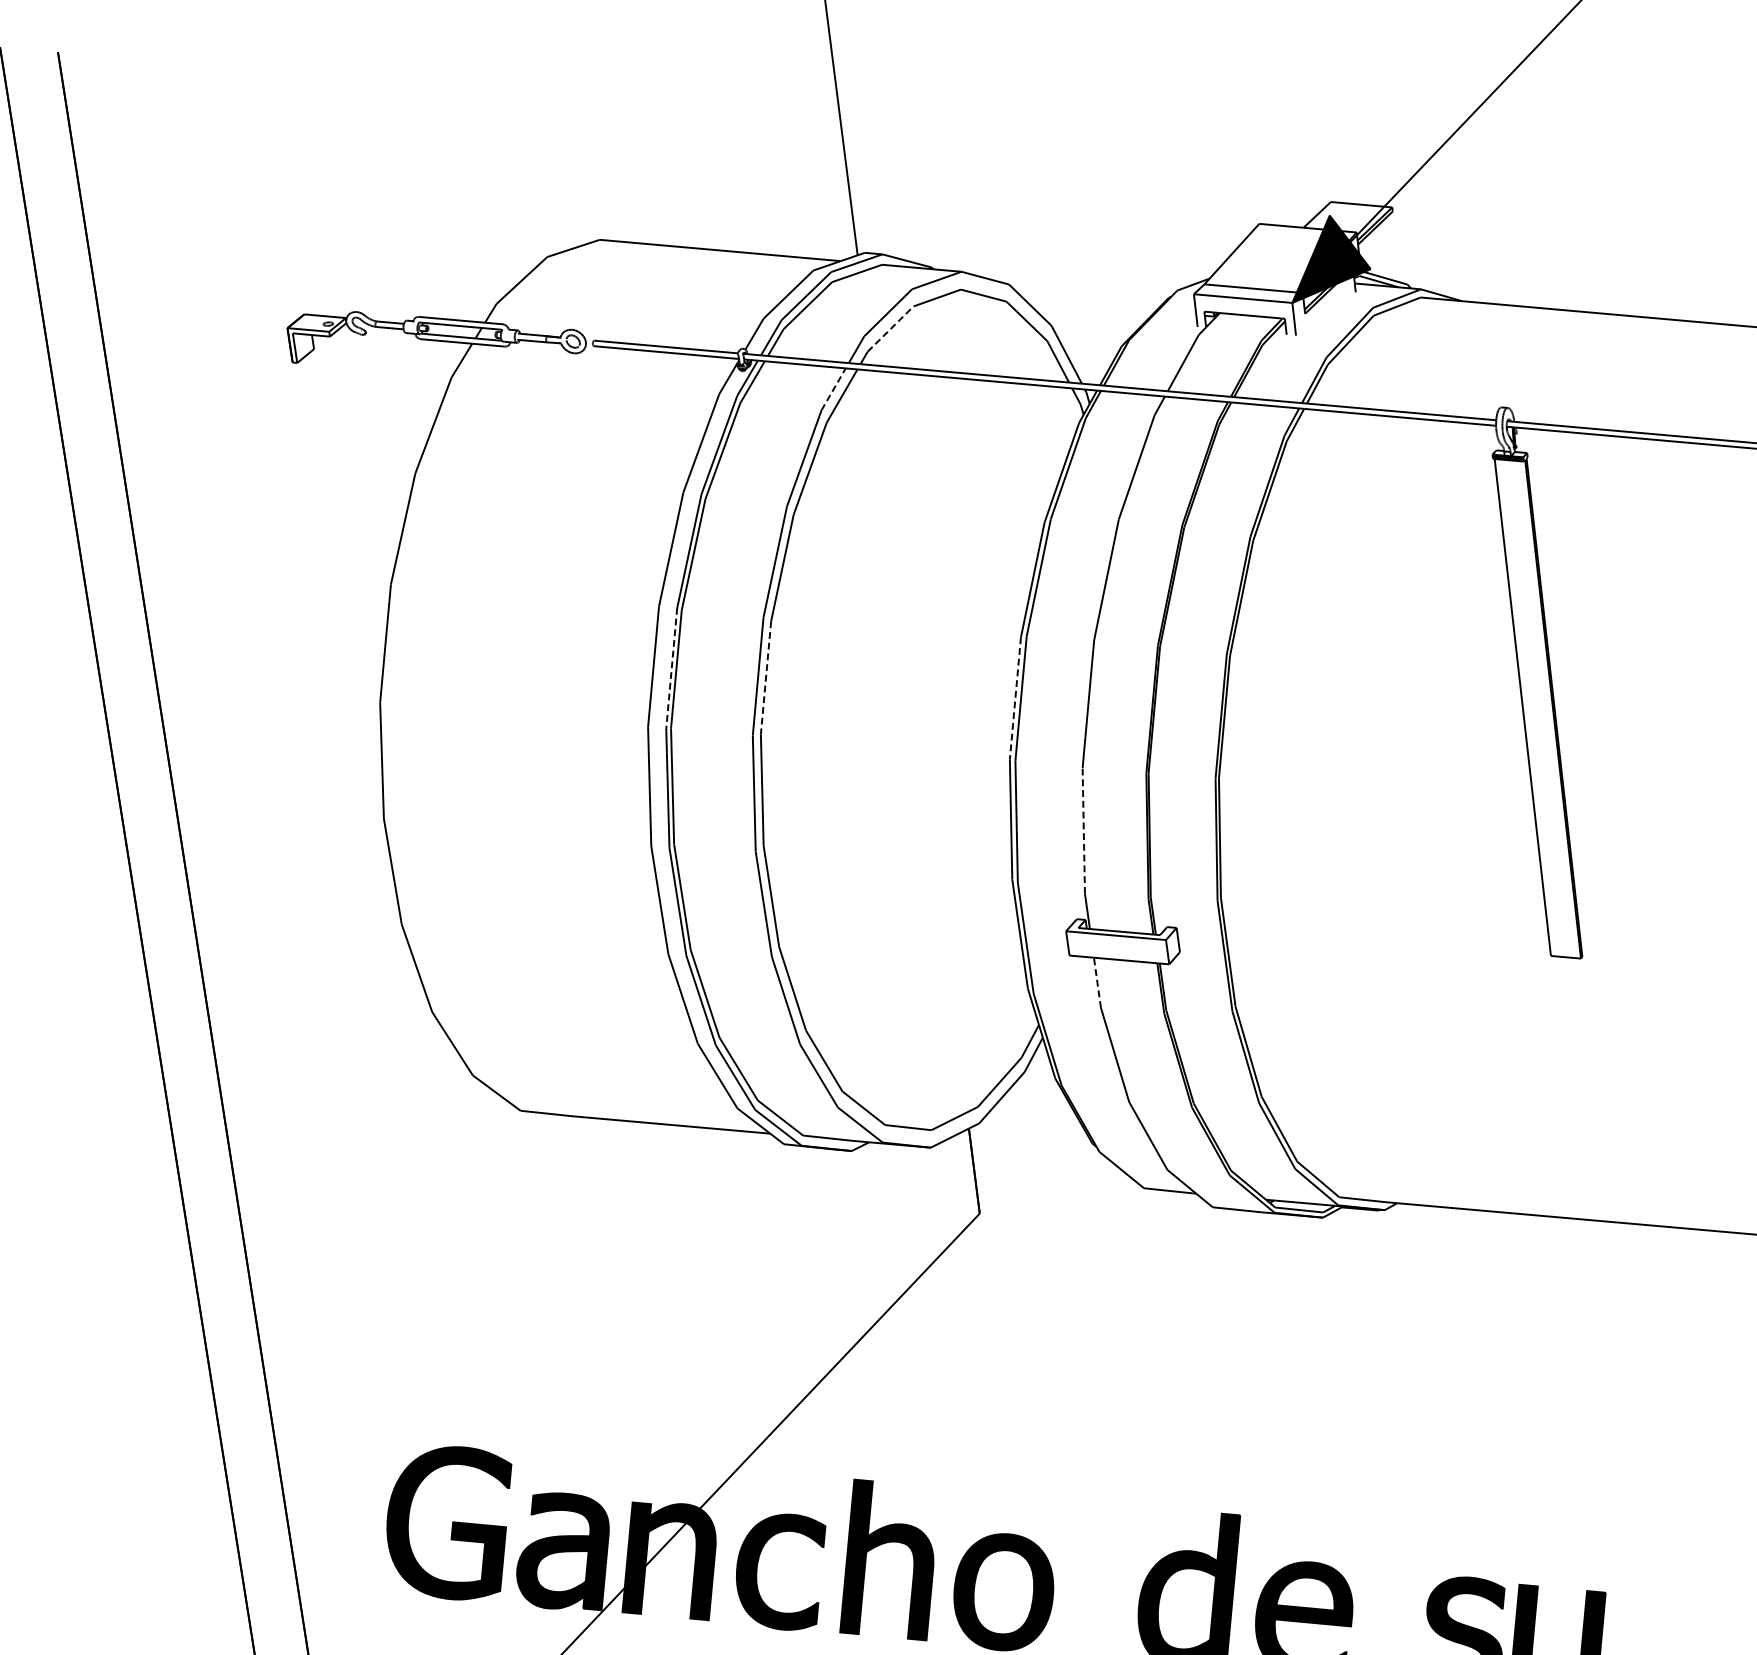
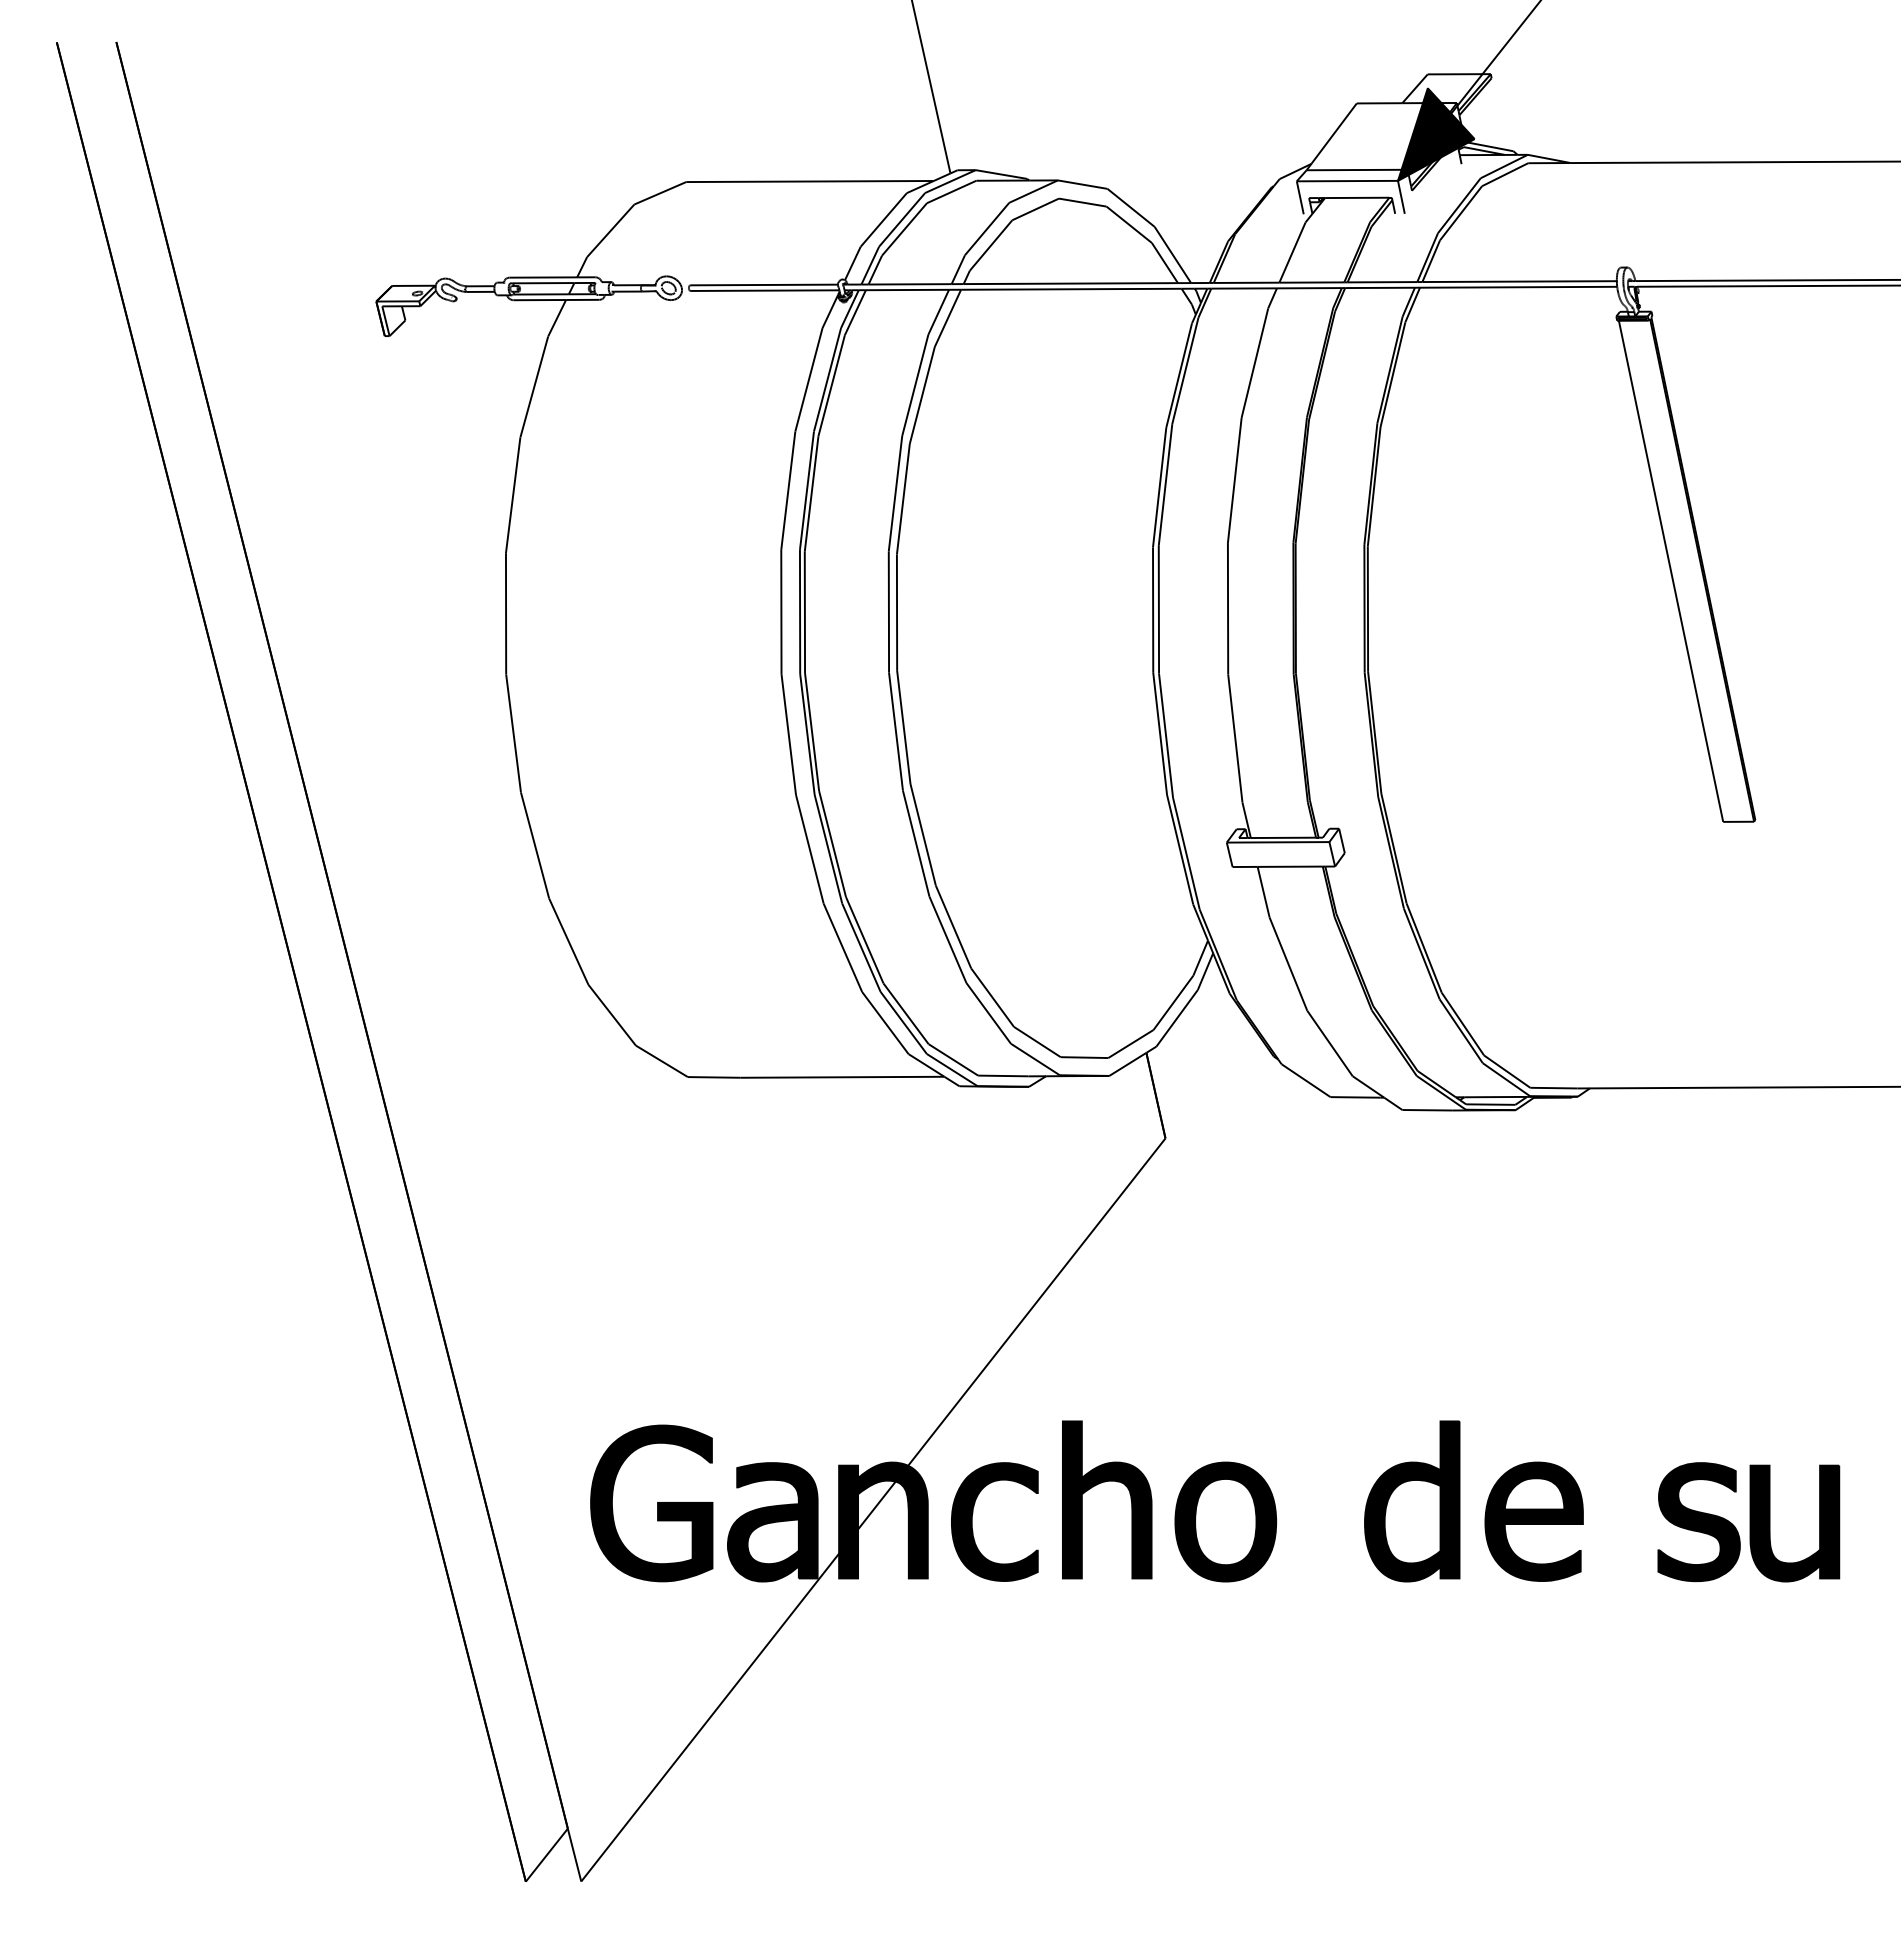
line: (891, 329) -> (991, 245), dashed -> solid
line: (833, 389) -> (938, 312), dashed -> solid
line: (672, 668) -> (800, 612), dashed -> solid
line: (766, 678) -> (897, 613), dashed -> solid
line: (1015, 698) -> (1153, 610), dashed -> solid
line: (1083, 830) -> (1235, 738), dashed -> solid
line: (1097, 983) -> (1263, 892), dashed -> solid

